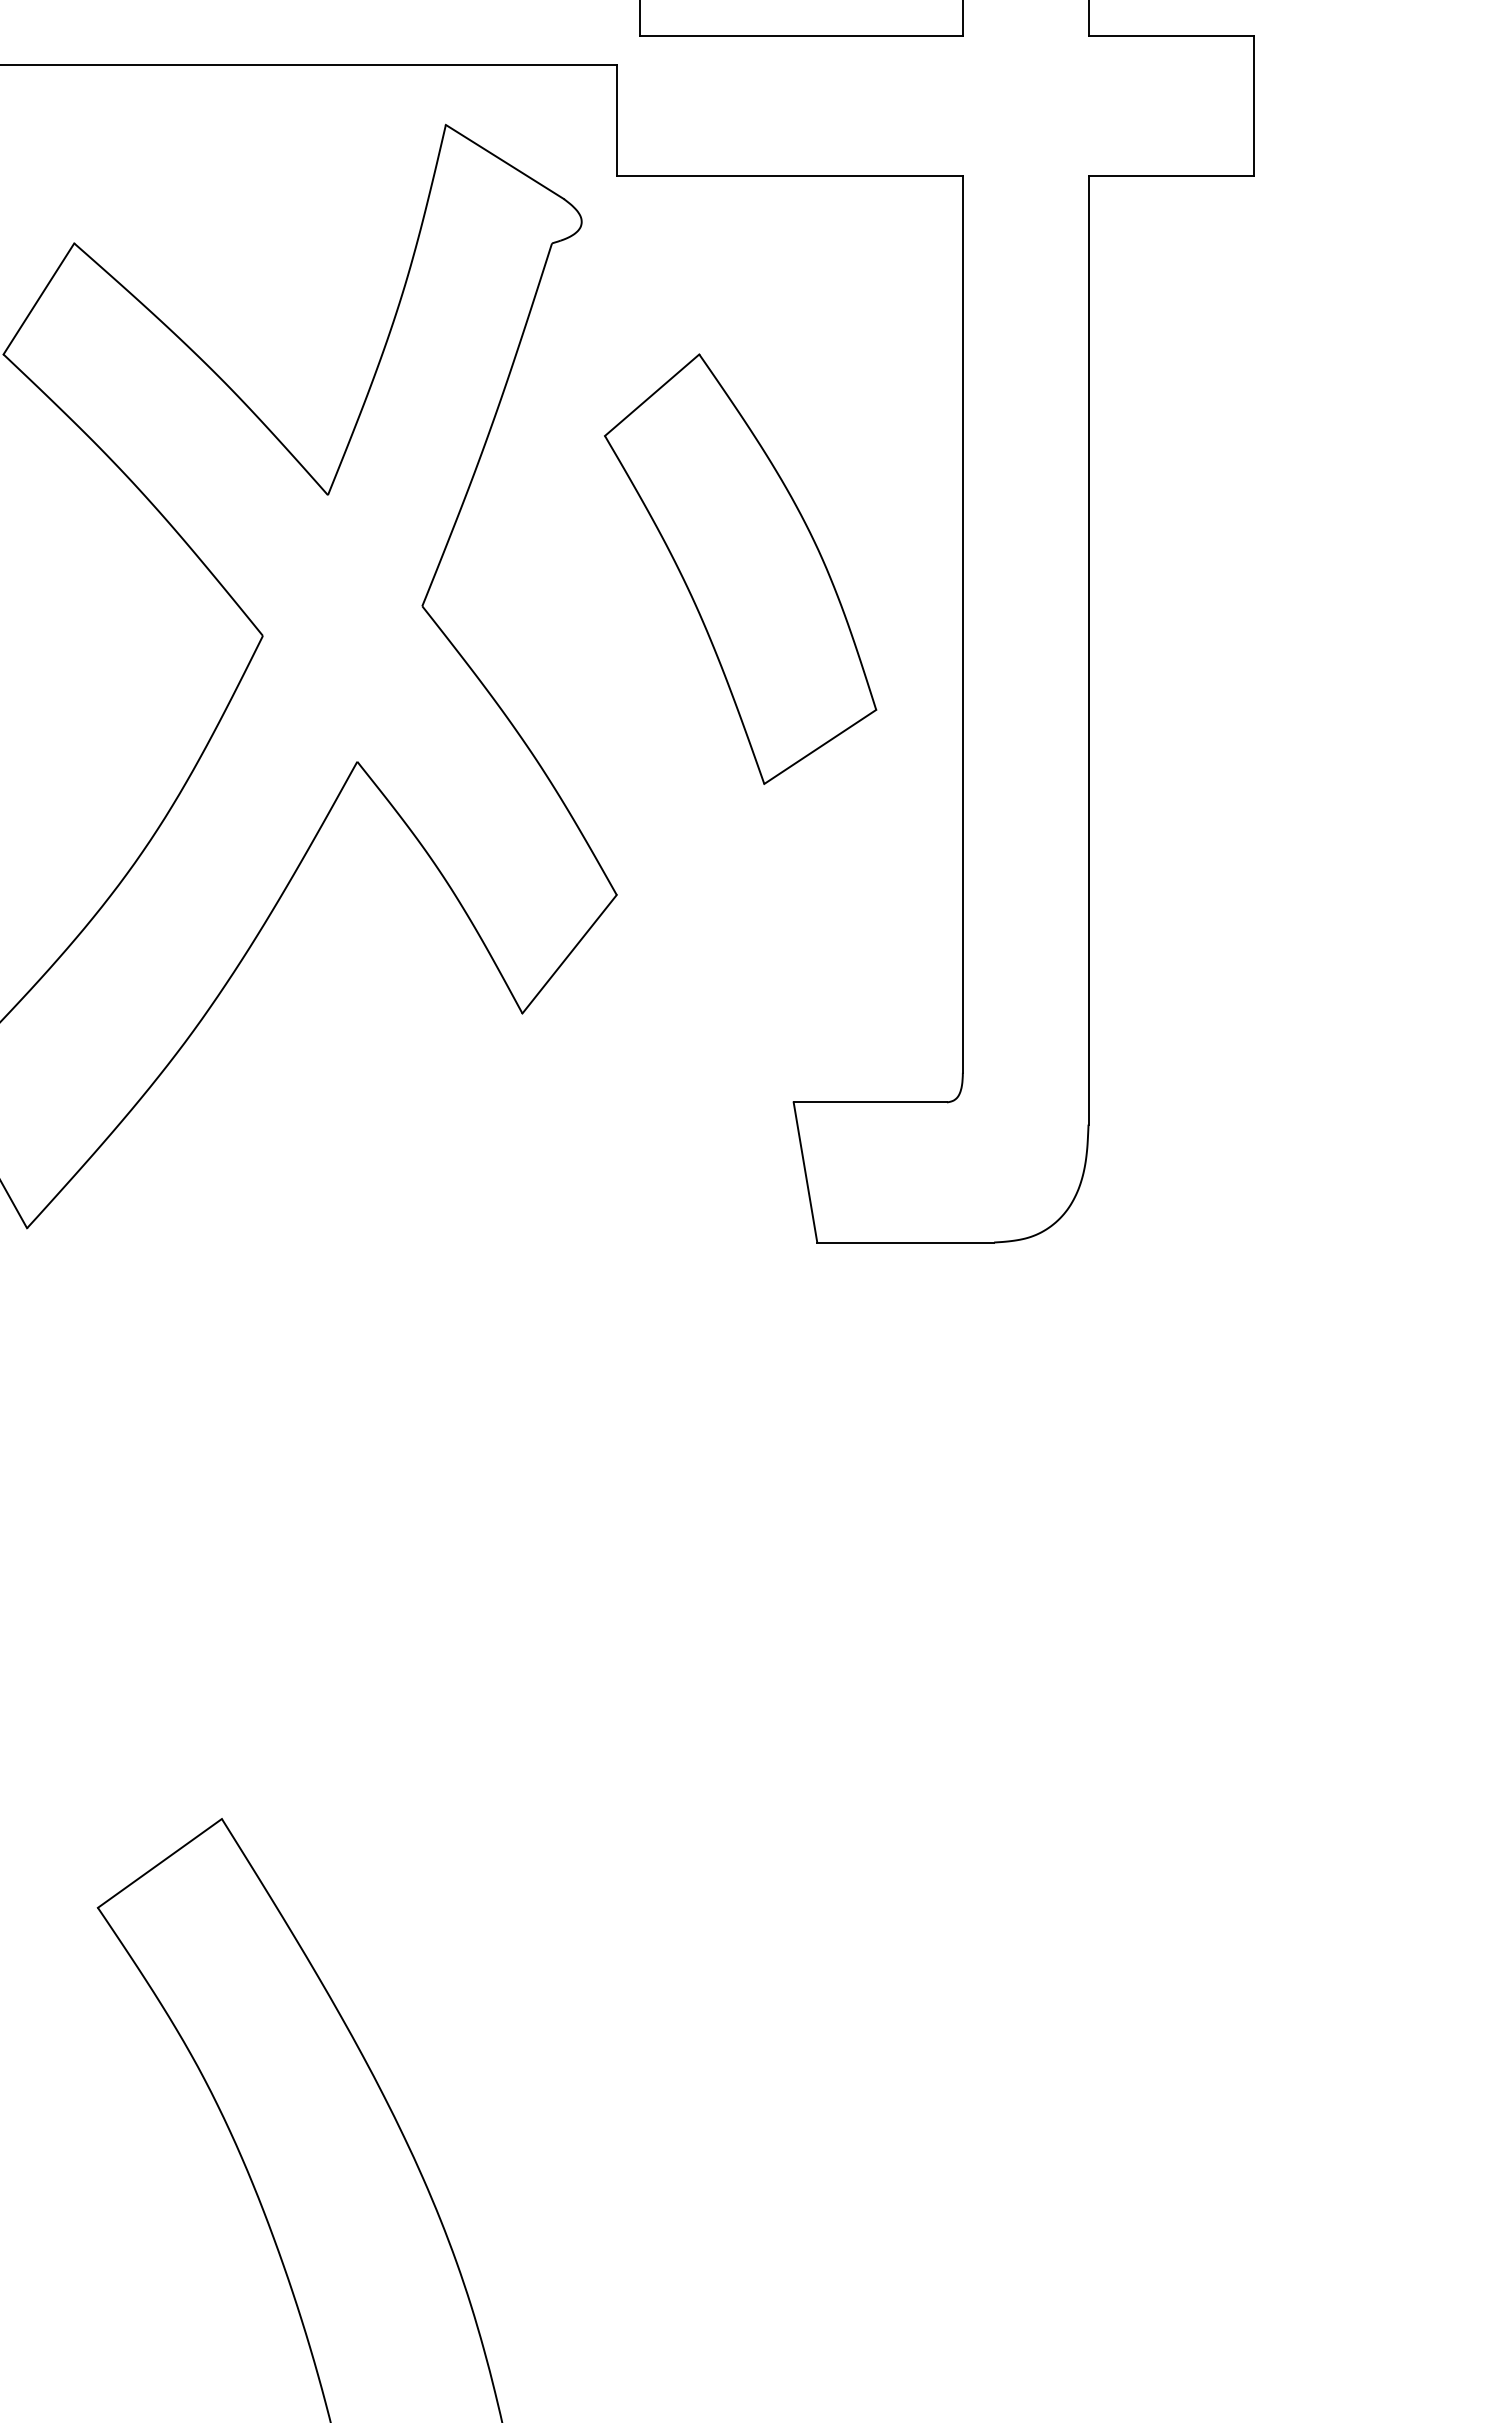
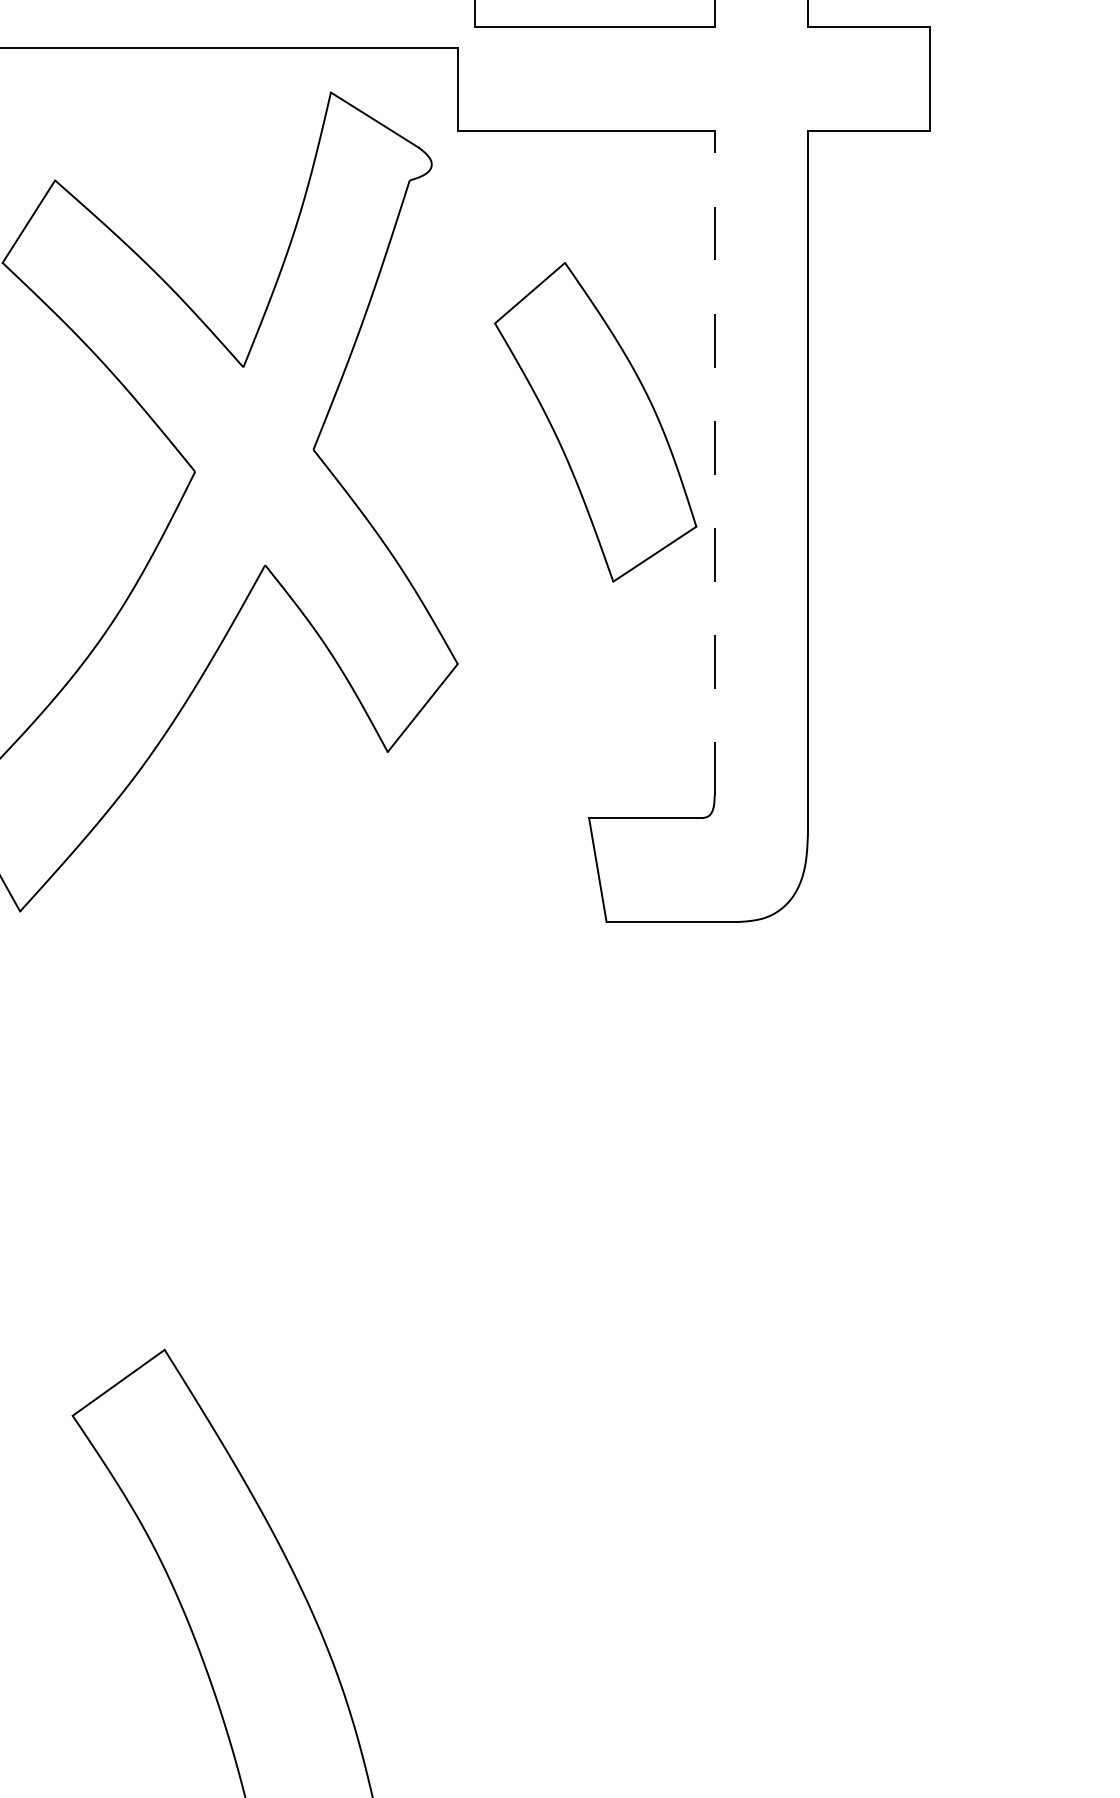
part: (740, 568) -> (595, 421), moved
line: (962, 623) -> (714, 462), solid -> dashed

